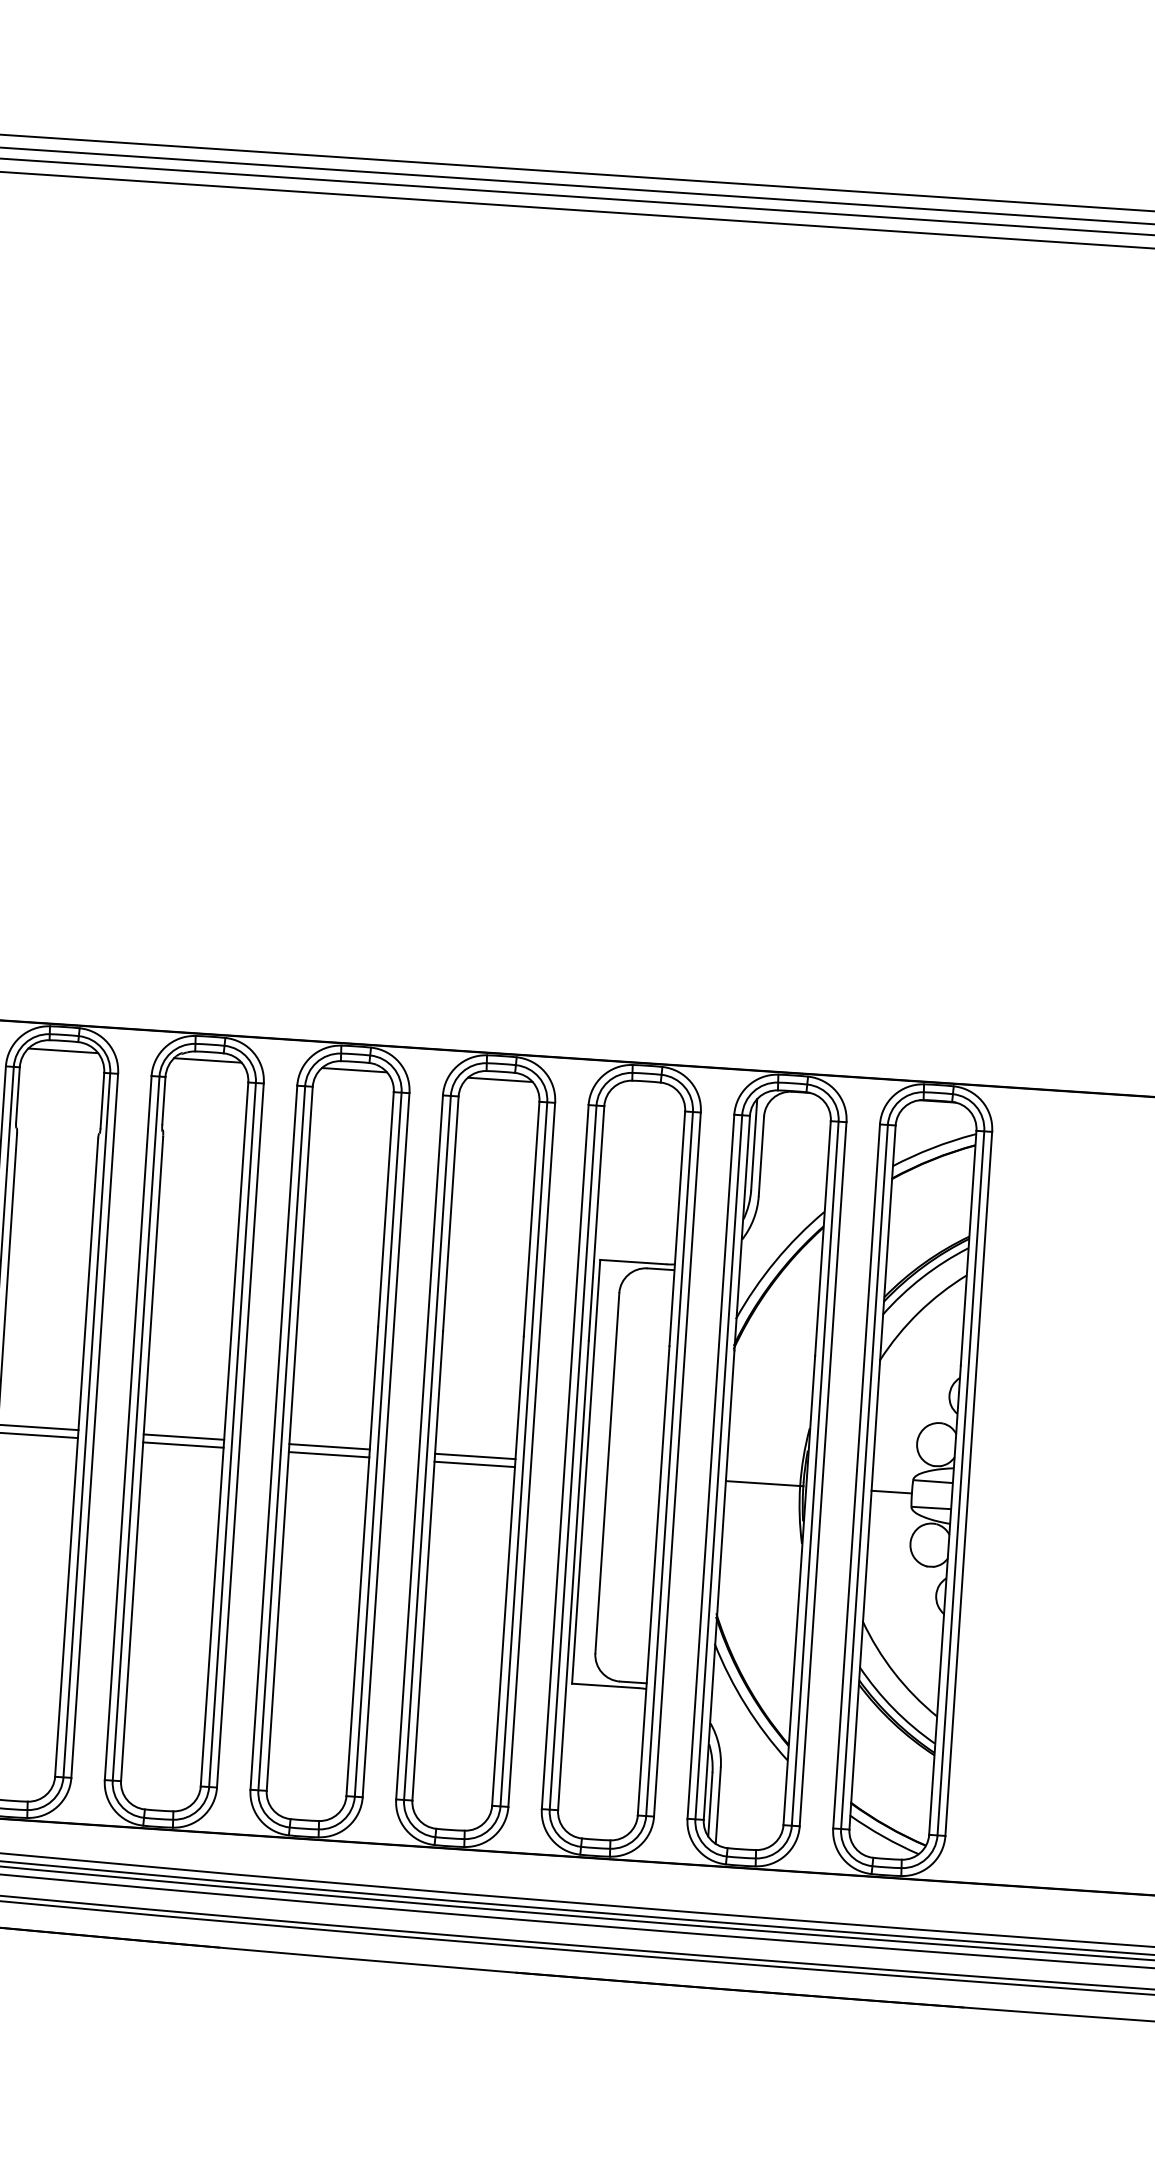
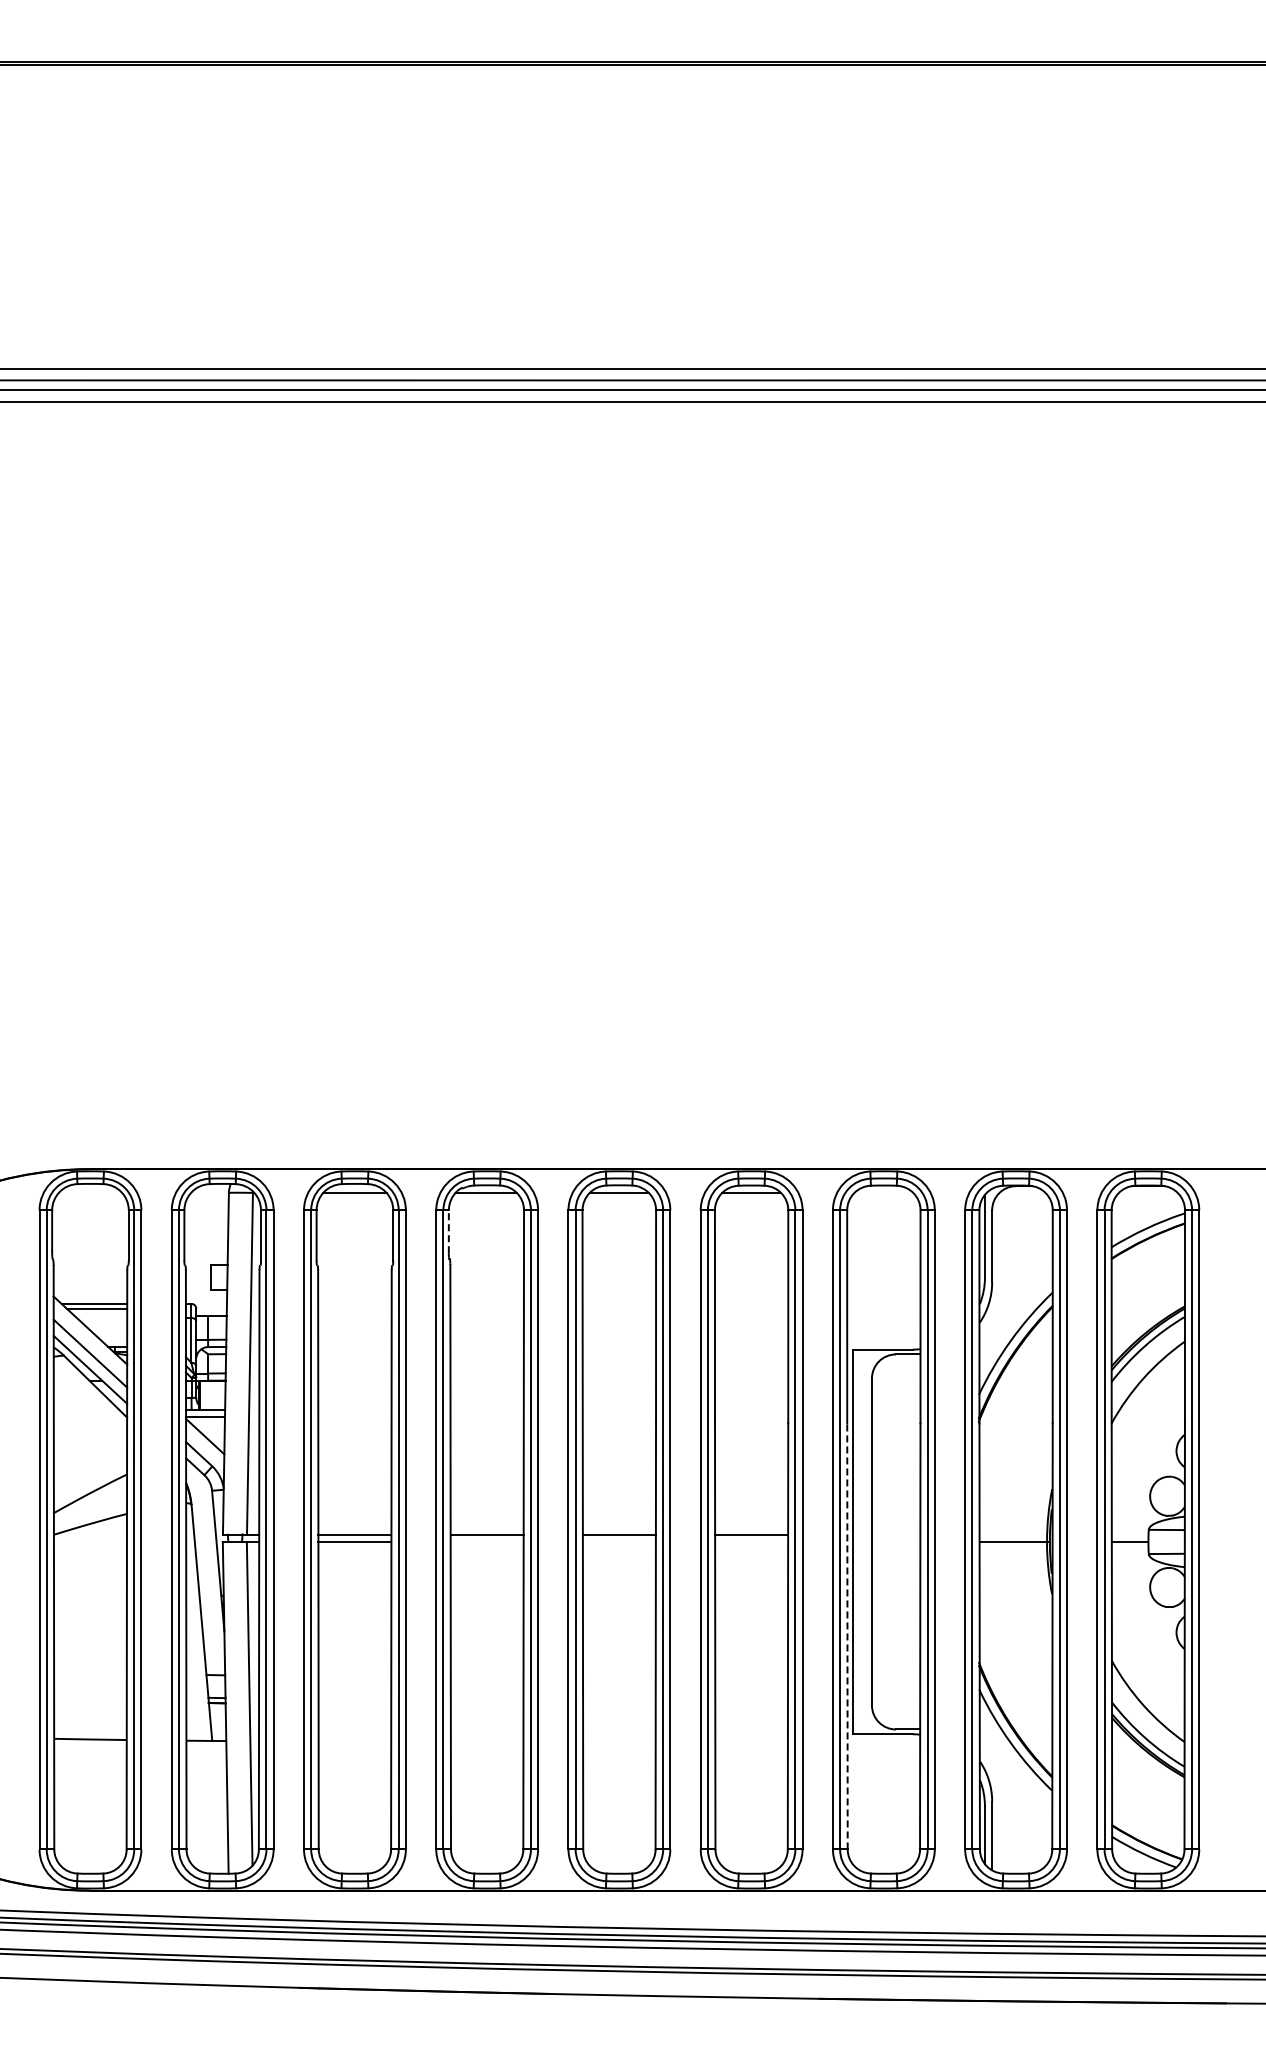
line: (163, 1100) -> (448, 1231), solid -> dashed
line: (182, 1444) -> (486, 1541), removed
line: (328, 1454) -> (618, 1541), removed
line: (474, 1463) -> (751, 1541), removed
line: (573, 1574) -> (847, 1635), solid -> dashed

